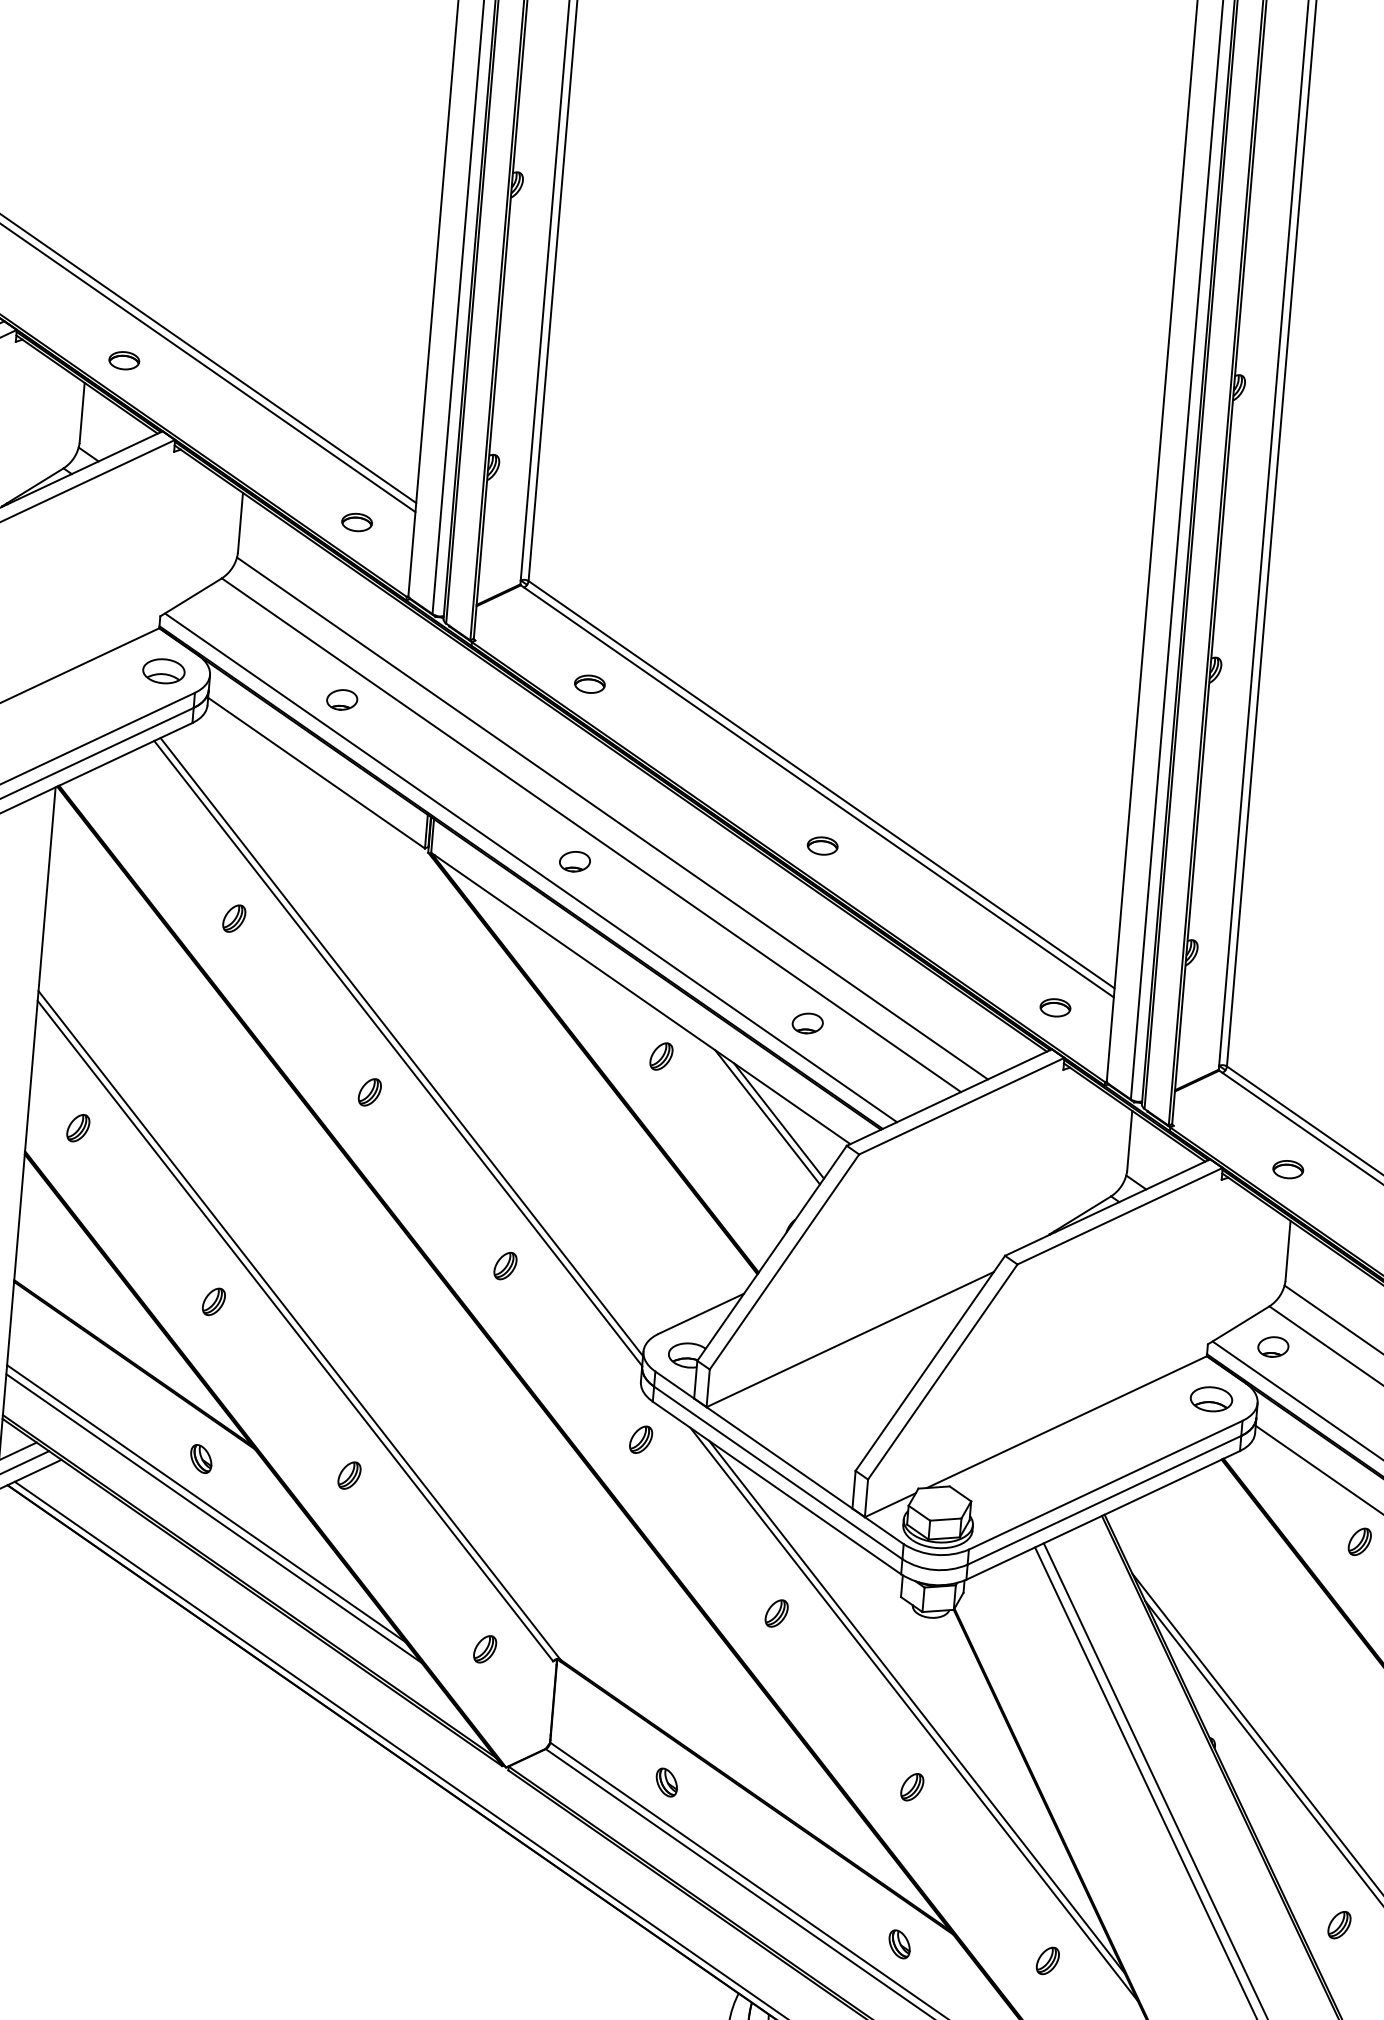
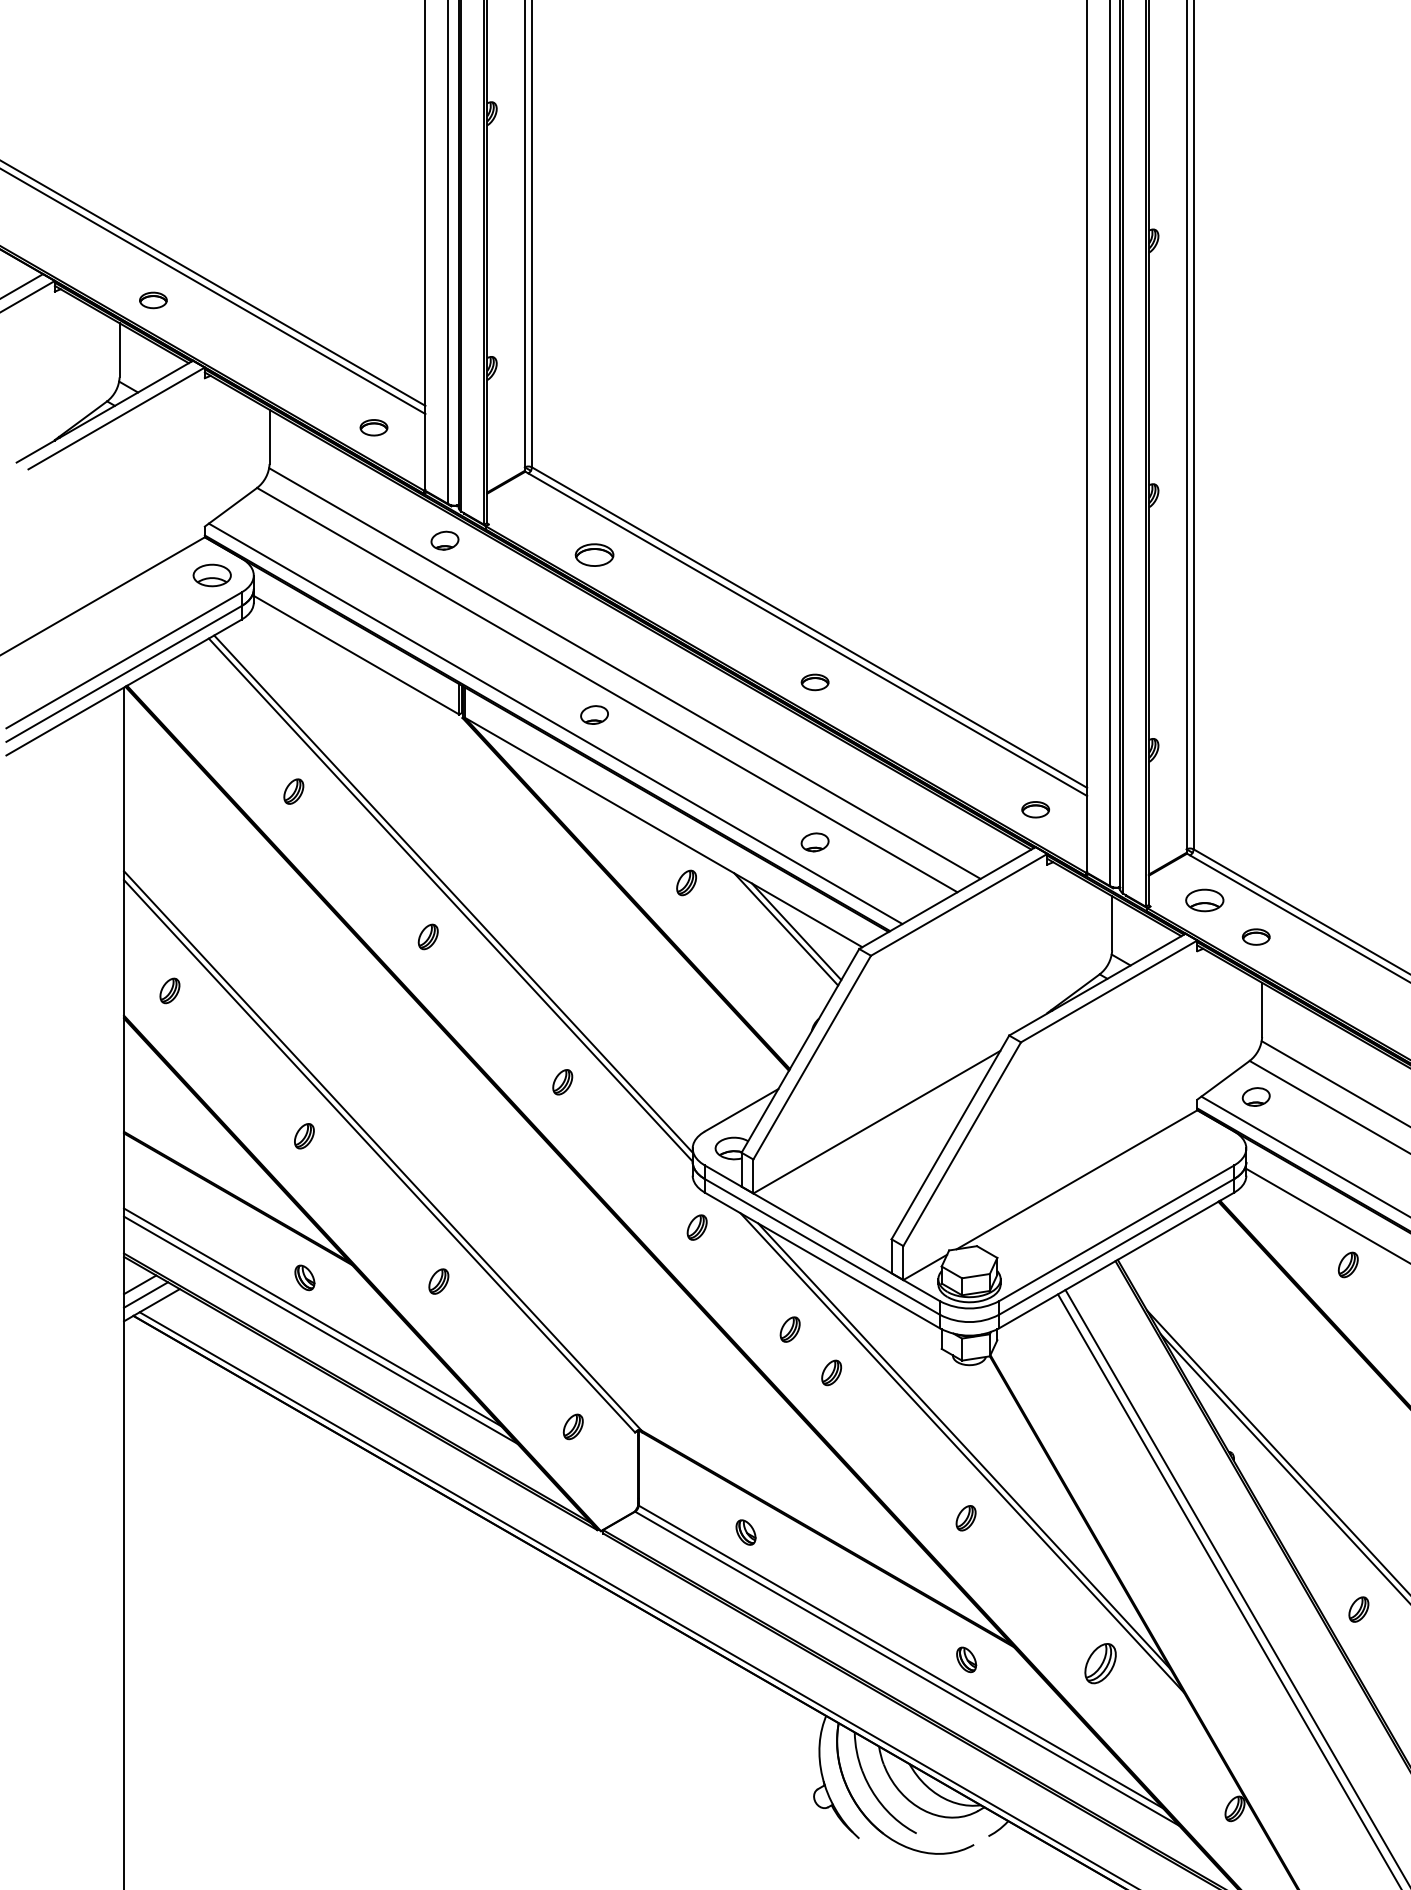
part: (589, 683) -> (594, 554), size x1.4
part: (341, 699) -> (444, 540), moved
part: (1211, 1399) -> (1204, 900), moved
part: (733, 1561) -> (789, 1329), added
part: (1047, 1960) -> (1100, 1663), size x1.6

